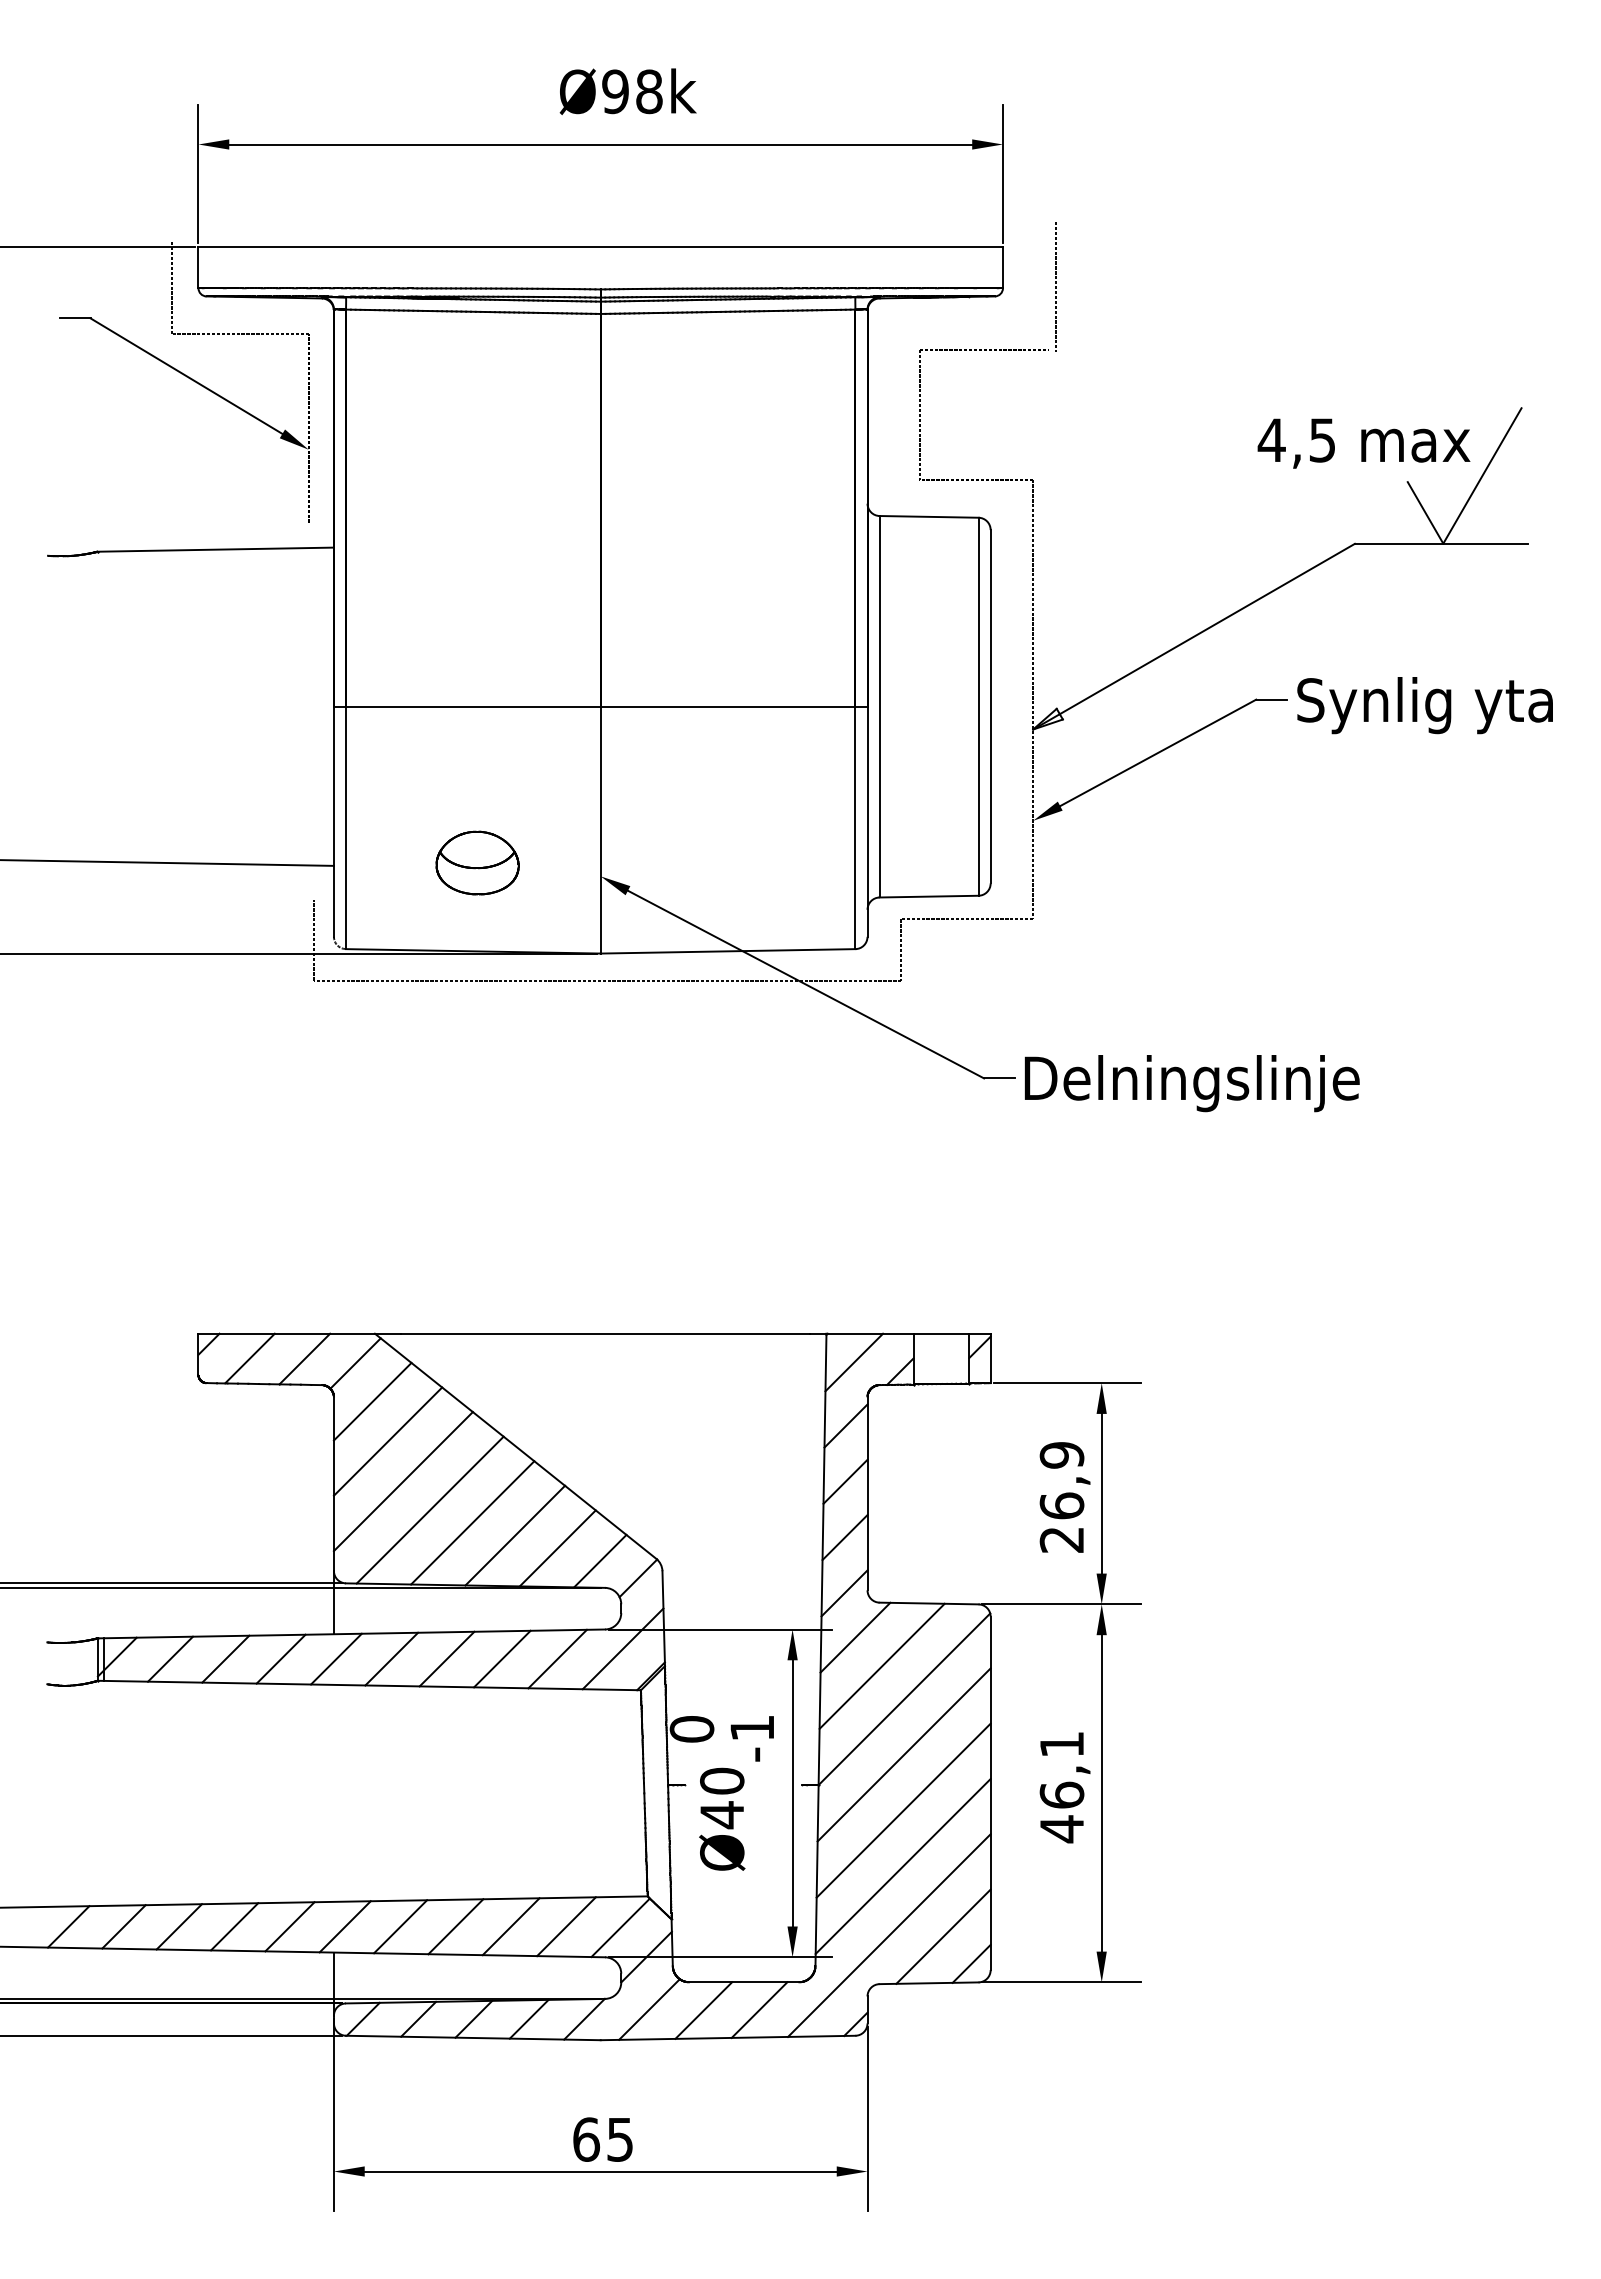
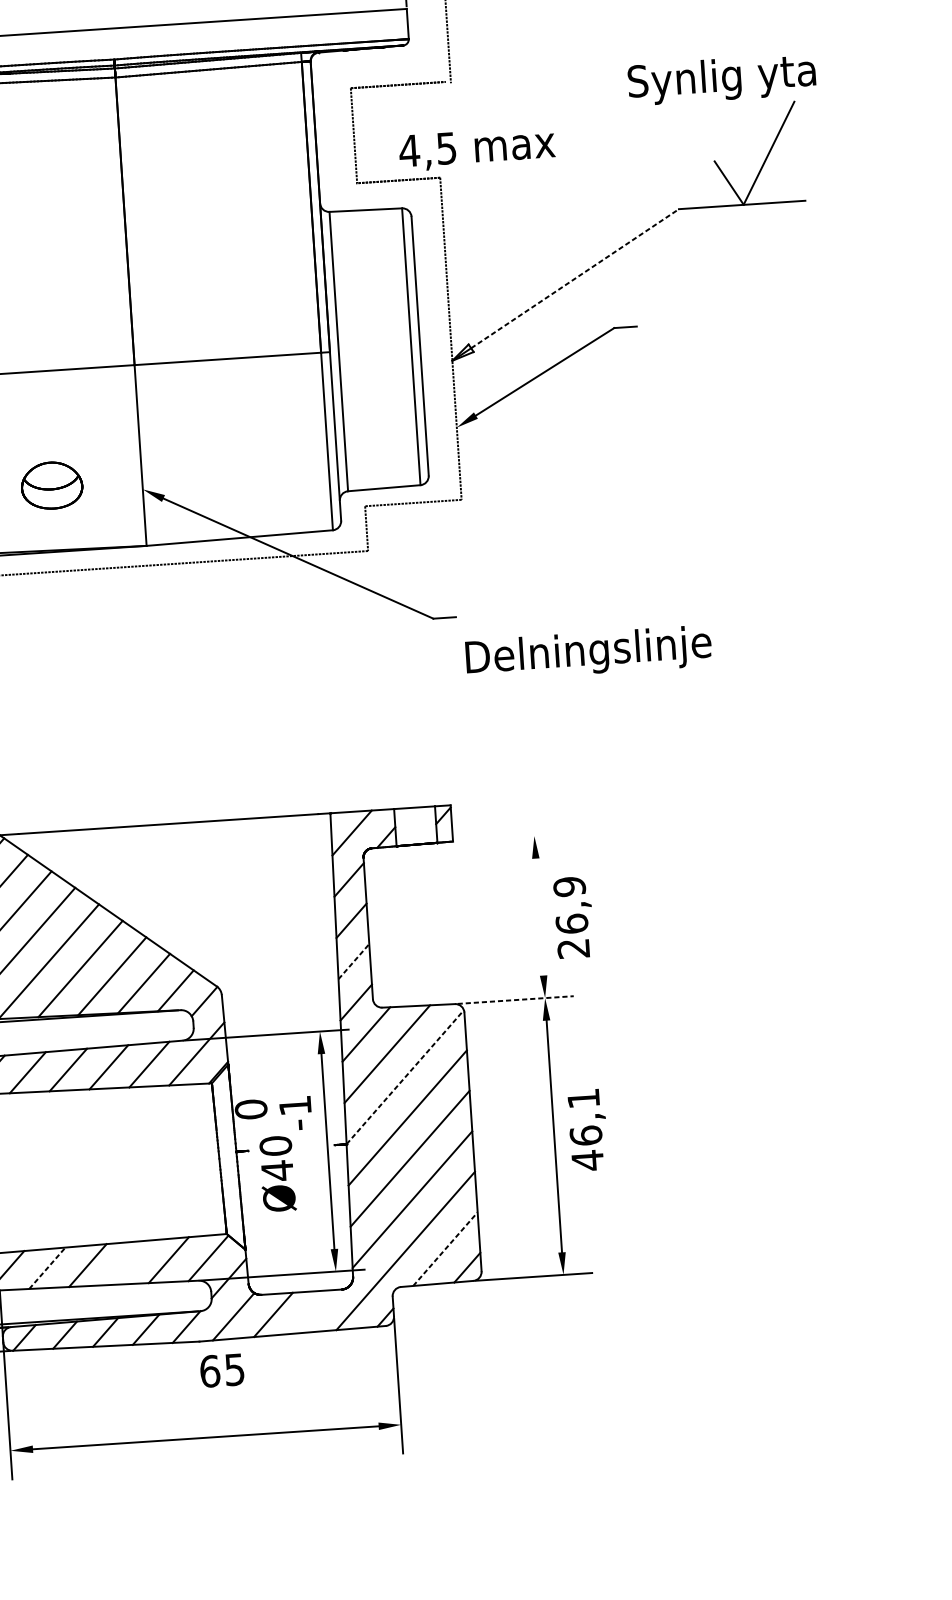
text: (1363, 443) -> (476, 148), moved
line: (1207, 628) -> (575, 278), solid -> dashed
text: (1424, 705) -> (721, 79), moved
text: (1191, 1083) -> (588, 653), moved
line: (1067, 1383) -> (509, 838), removed
line: (1101, 1493) -> (539, 916), removed
text: (1064, 1497) -> (573, 917), moved
line: (845, 1537) -> (354, 961), solid -> dashed
line: (1062, 1604) -> (516, 1000), solid -> dashed
line: (904, 1698) -> (405, 1076), solid -> dashed
text: (1064, 1787) -> (587, 1129), moved
line: (400, 1926) -> (47, 1268), solid -> dashed
line: (510, 1926) -> (127, 1262), removed
line: (943, 1936) -> (445, 1249), solid -> dashed
line: (759, 2009) -> (314, 1311), removed
text: (602, 2139) -> (221, 1370), moved

